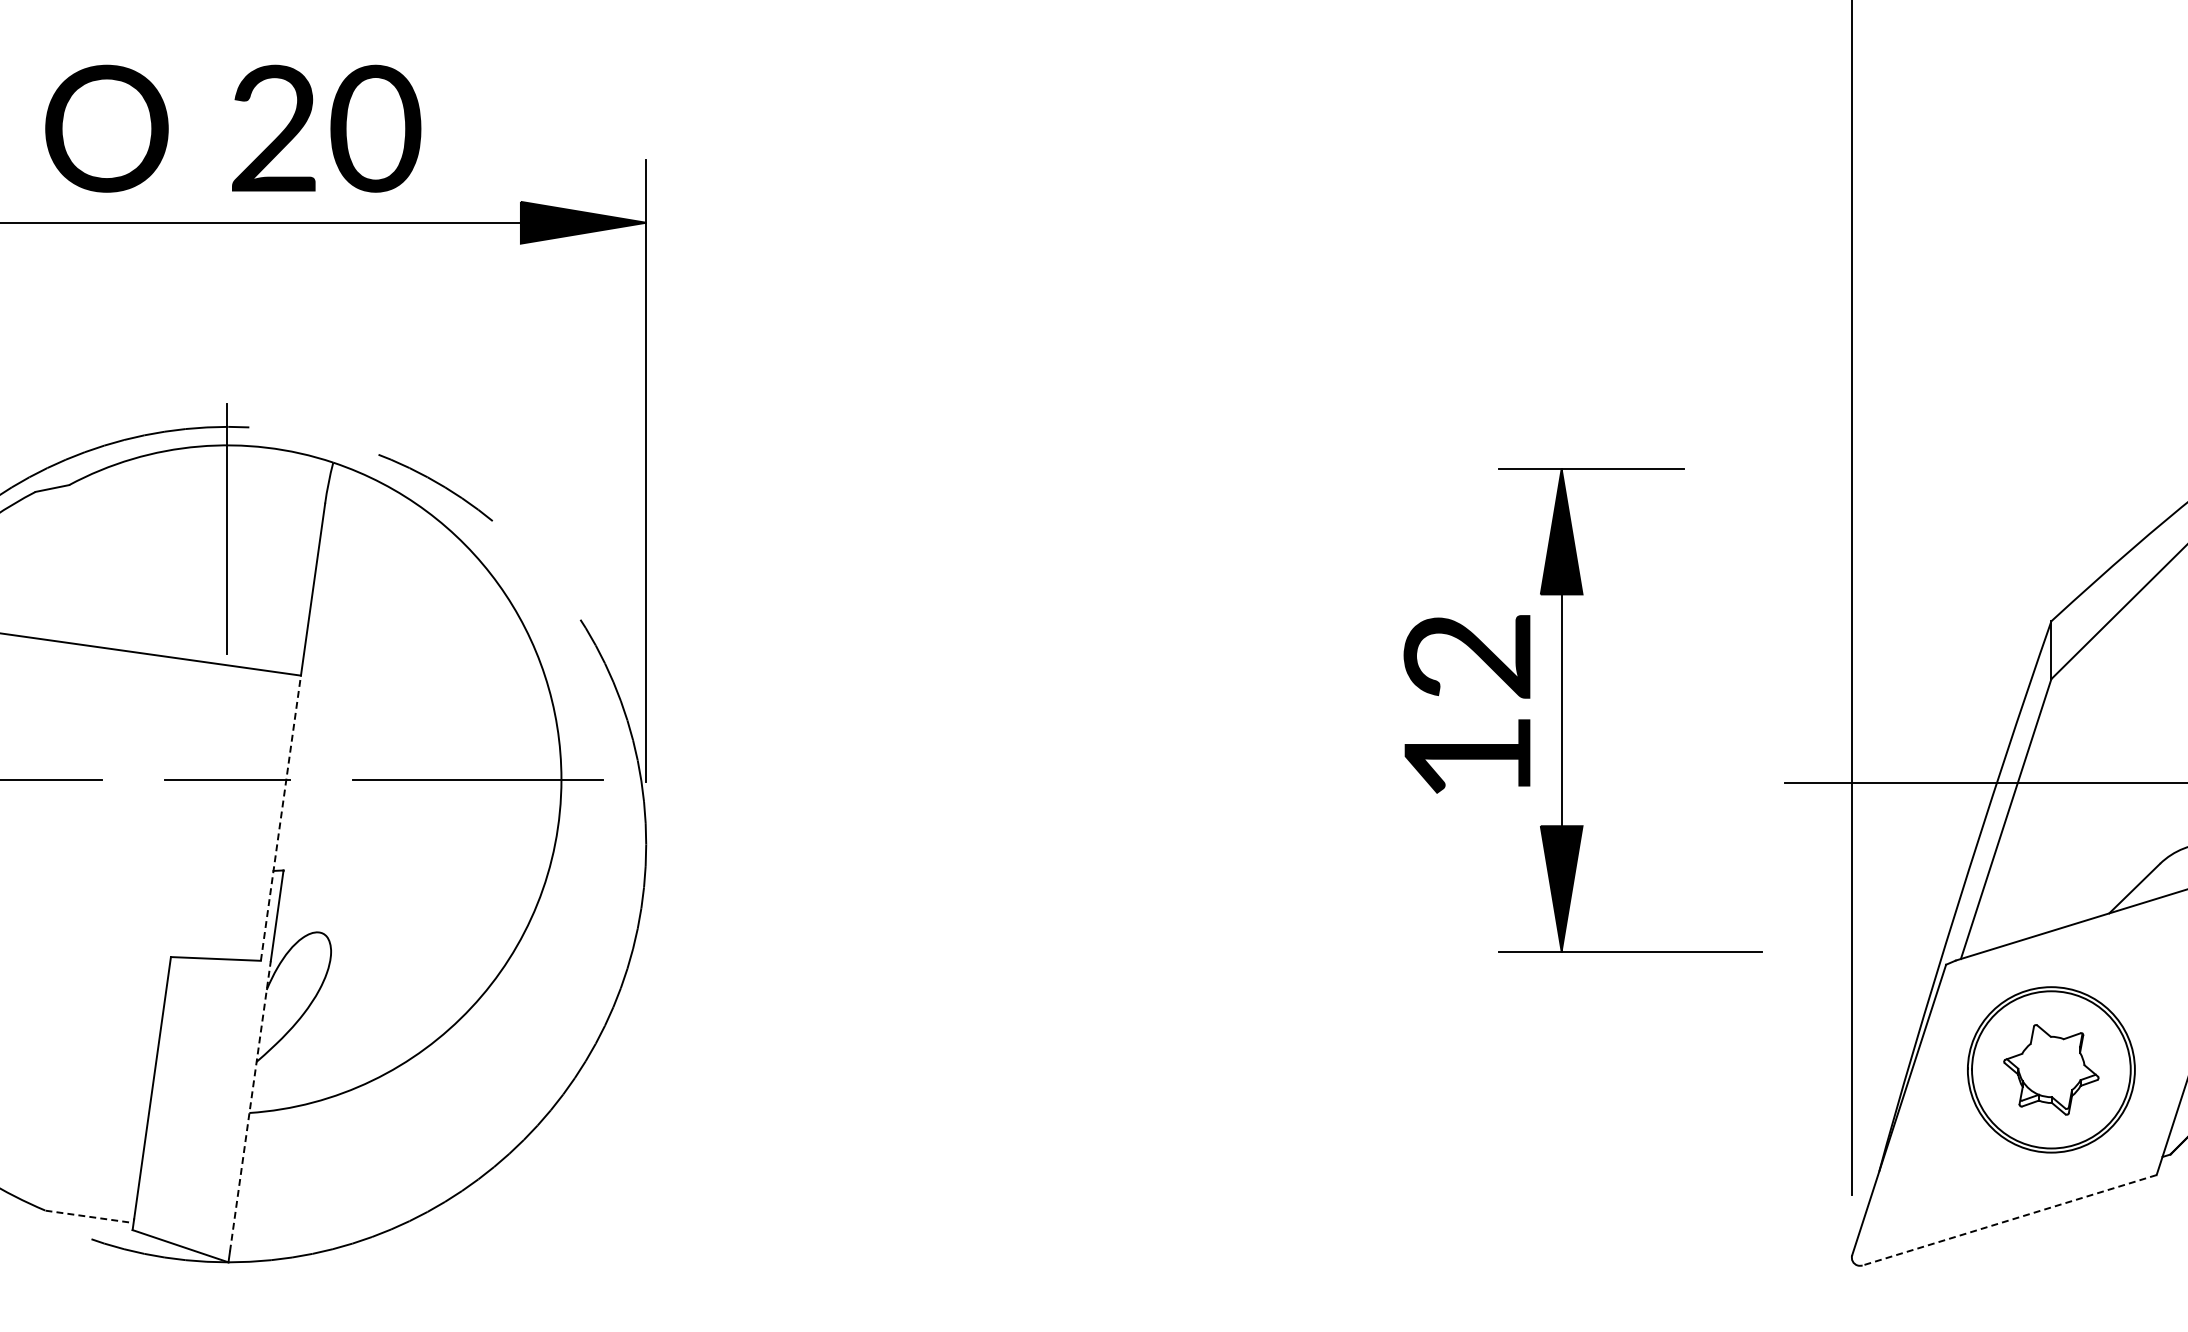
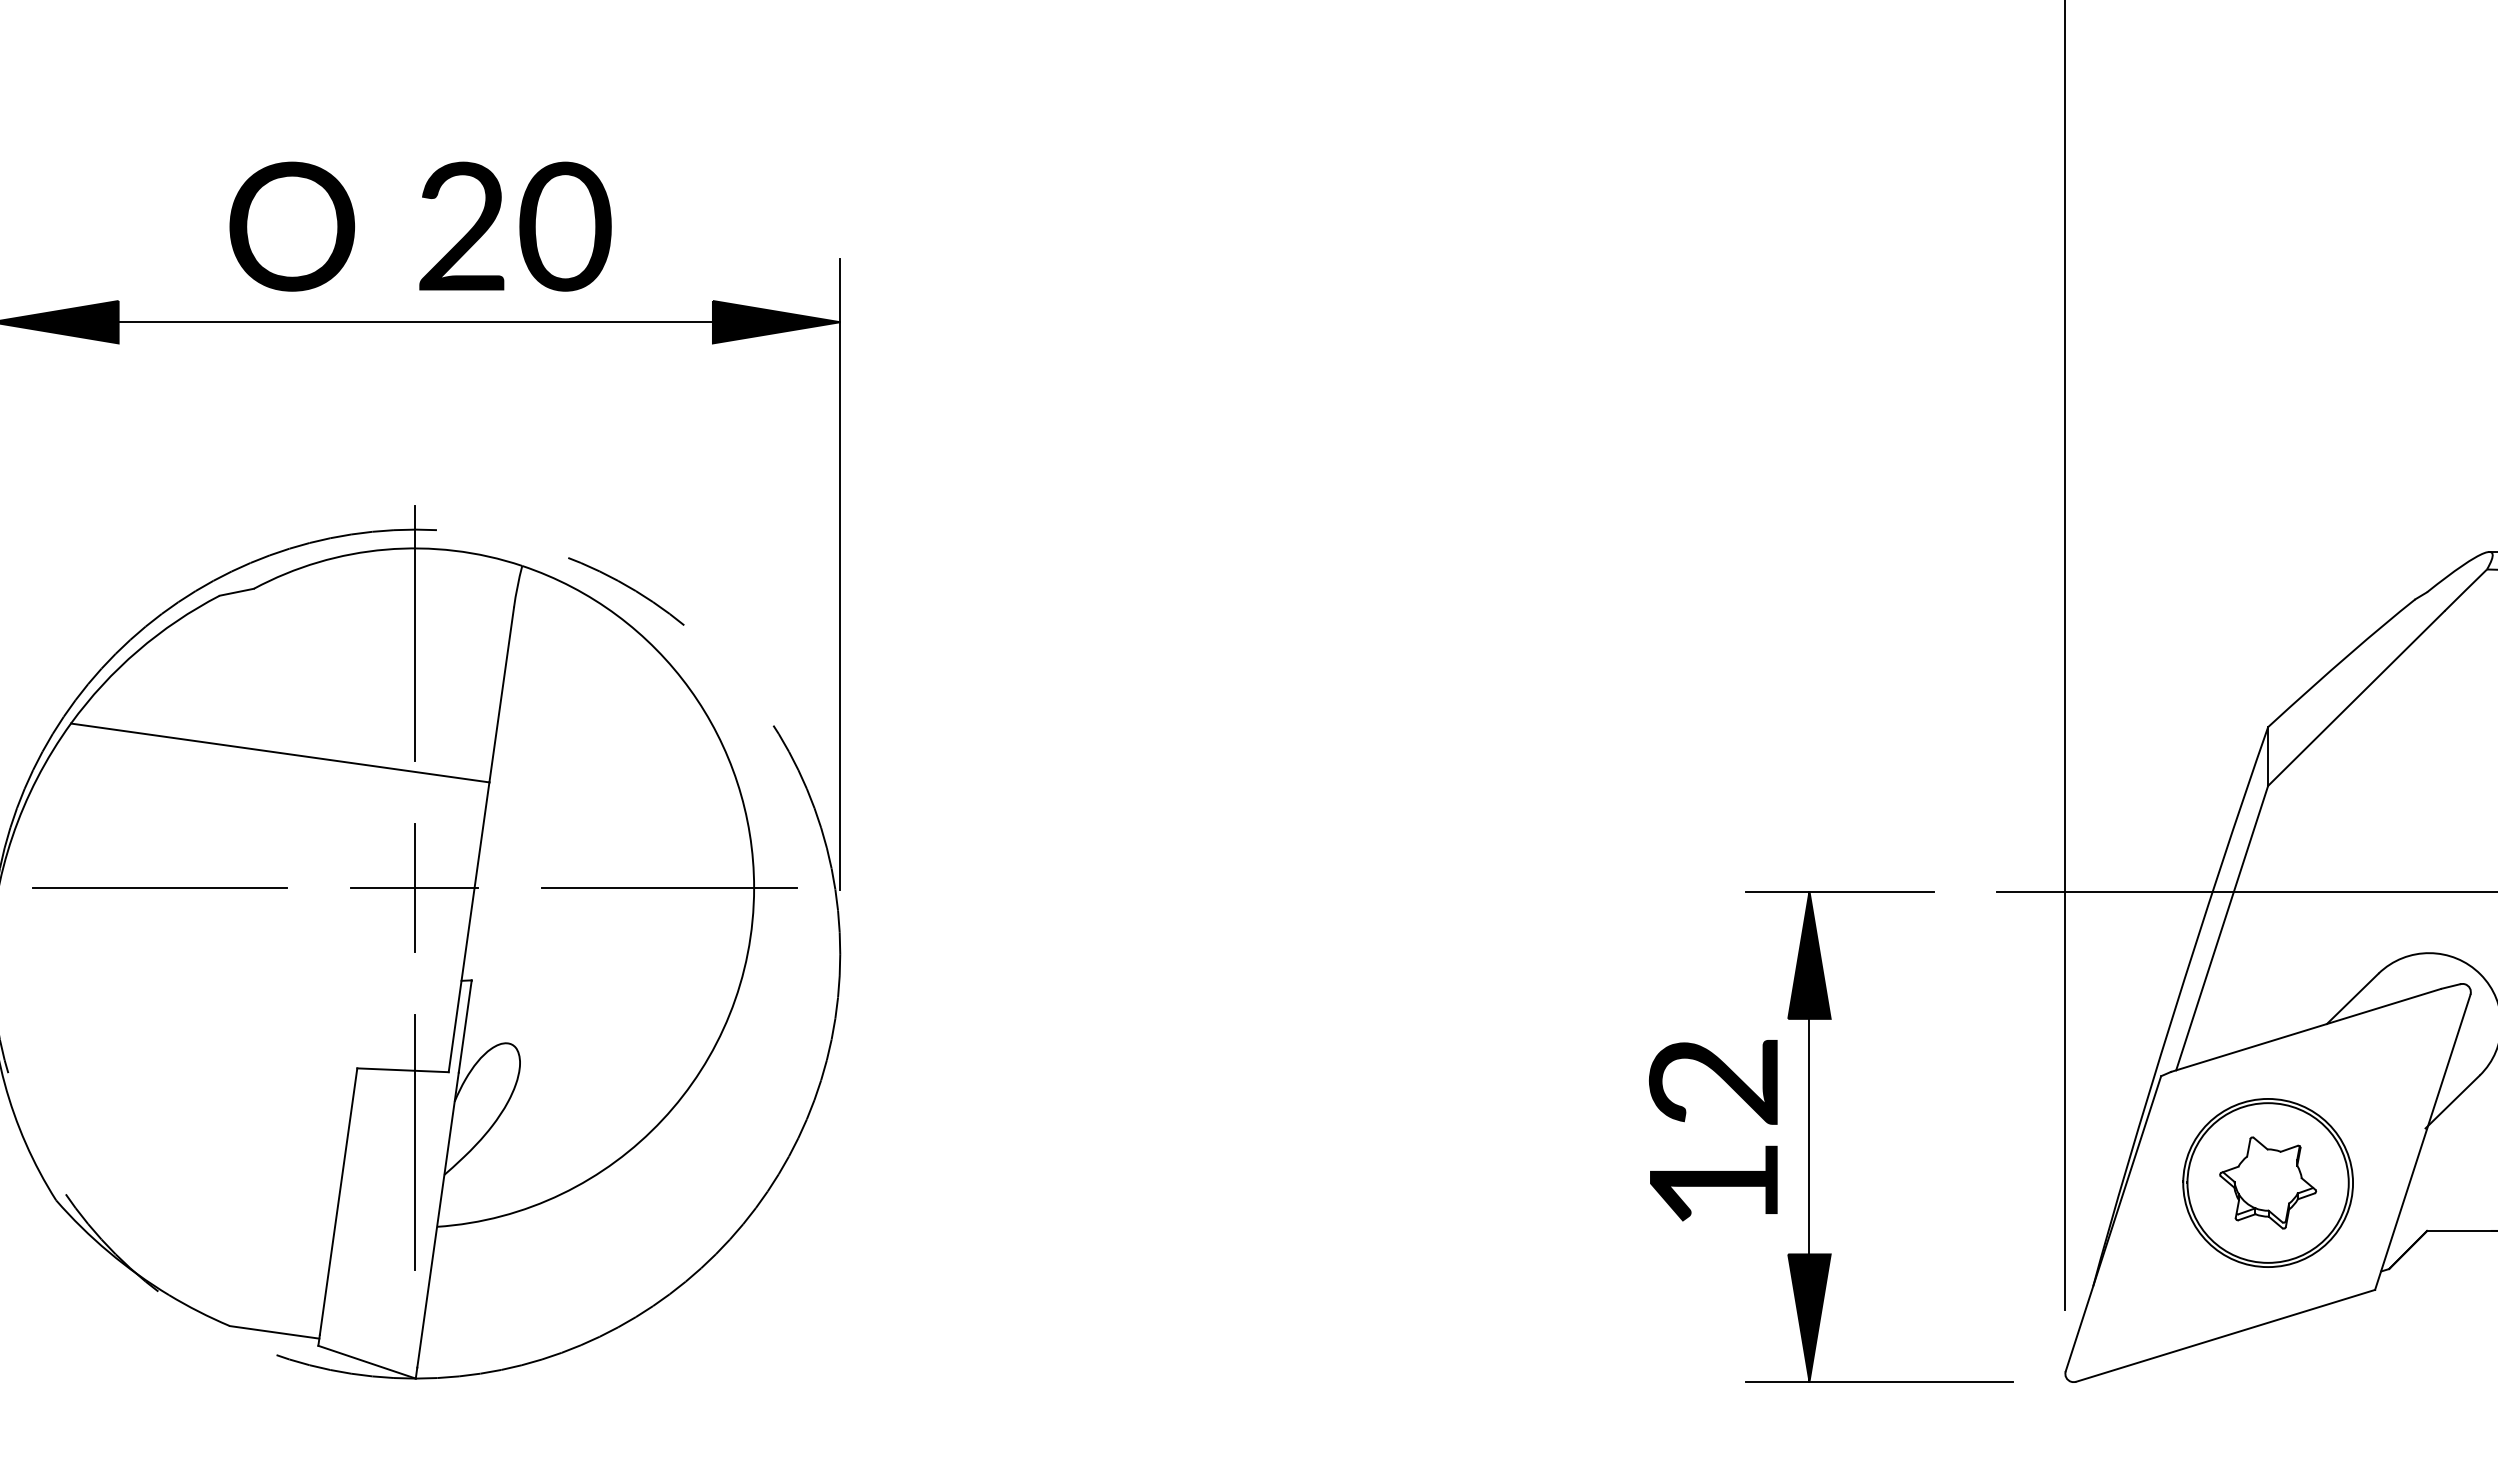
part: (1561, 710) -> (1809, 1136), moved
line: (227, 779) -> (414, 887), added
line: (281, 817) -> (469, 926), dashed -> solid
line: (227, 1030) -> (414, 1142), added
line: (250, 1106) -> (438, 1220), dashed -> solid
line: (90, 1216) -> (275, 1332), dashed -> solid
line: (2009, 1219) -> (2225, 1335), dashed -> solid

